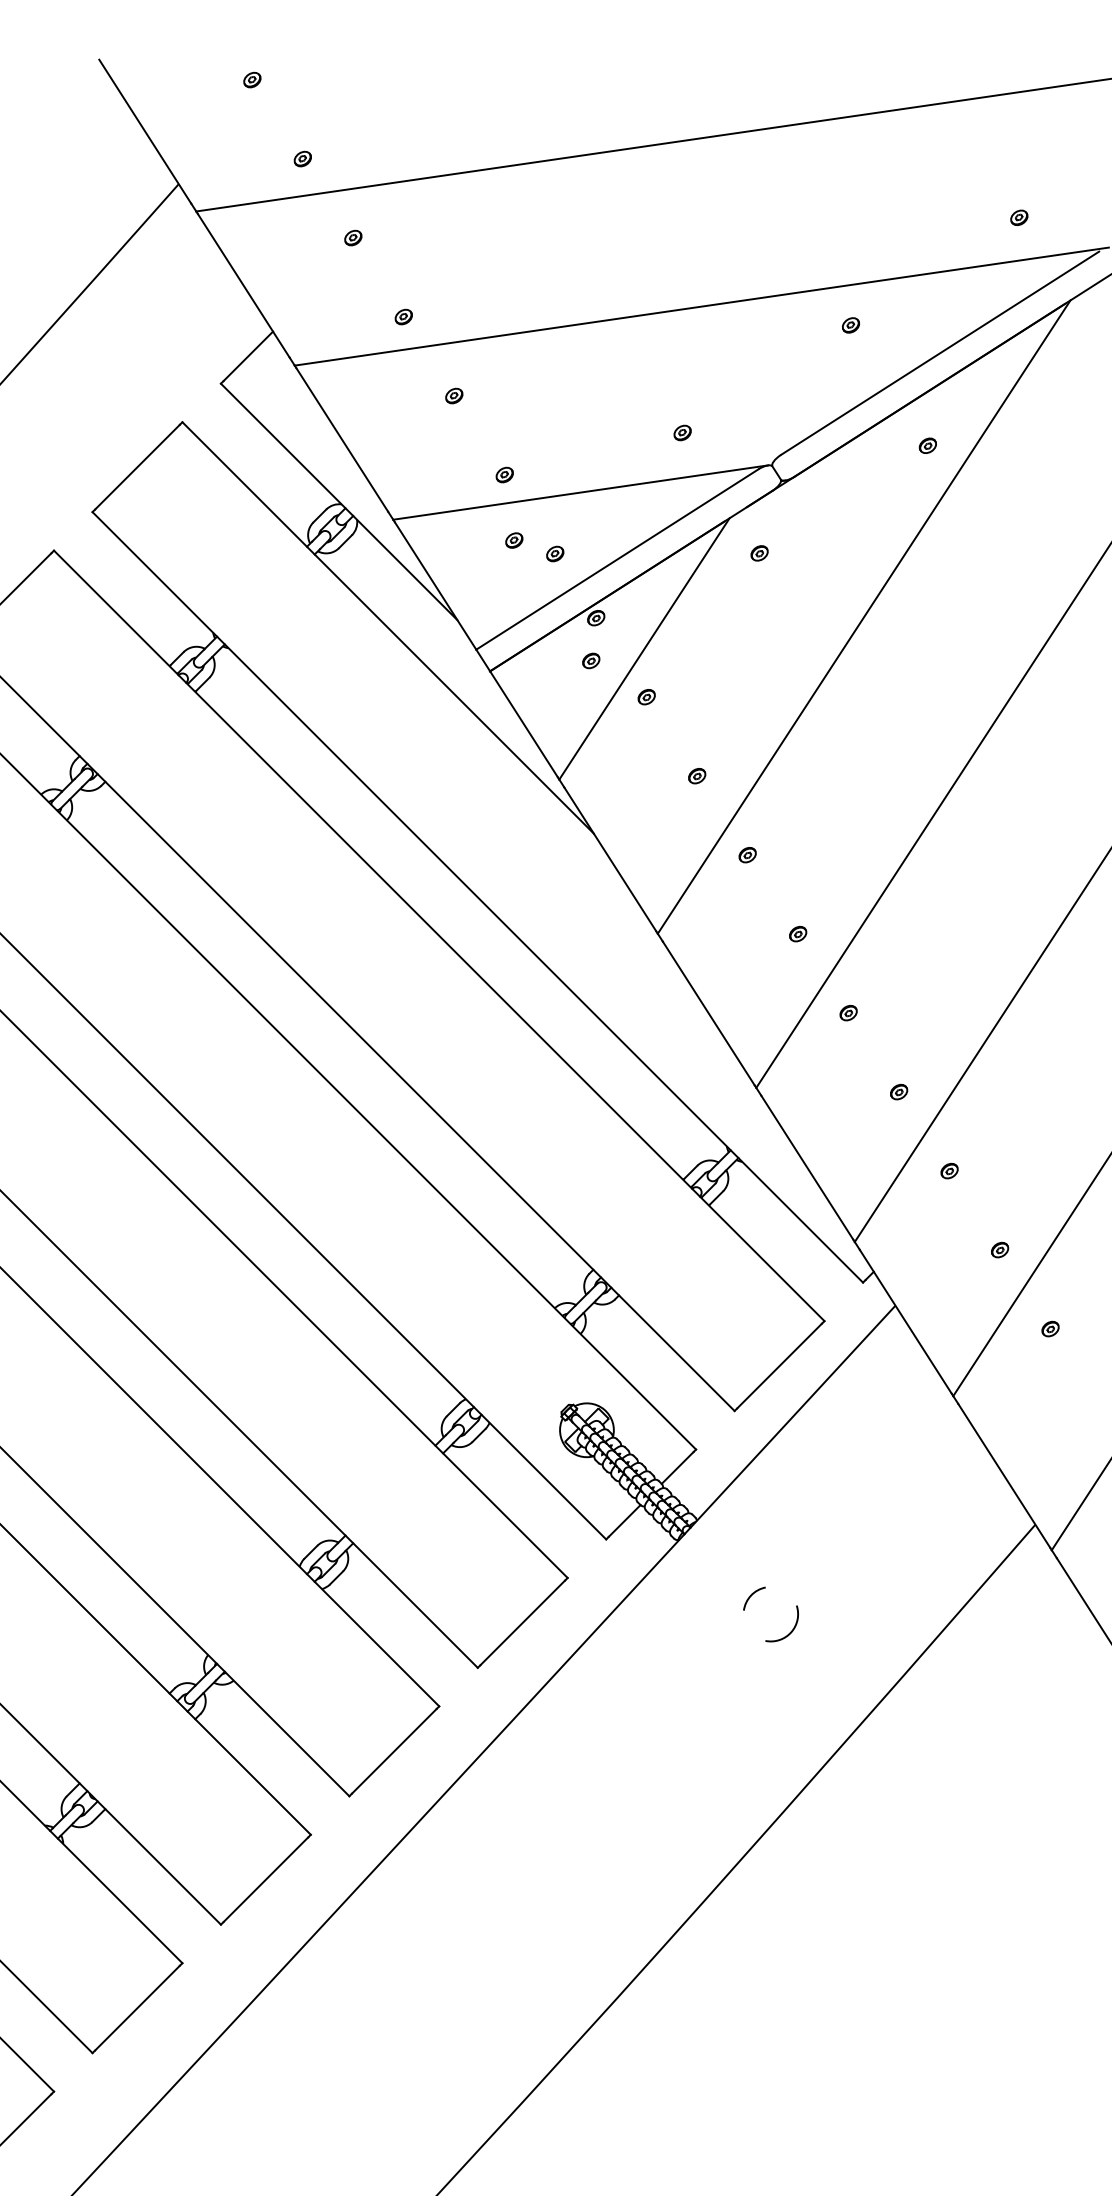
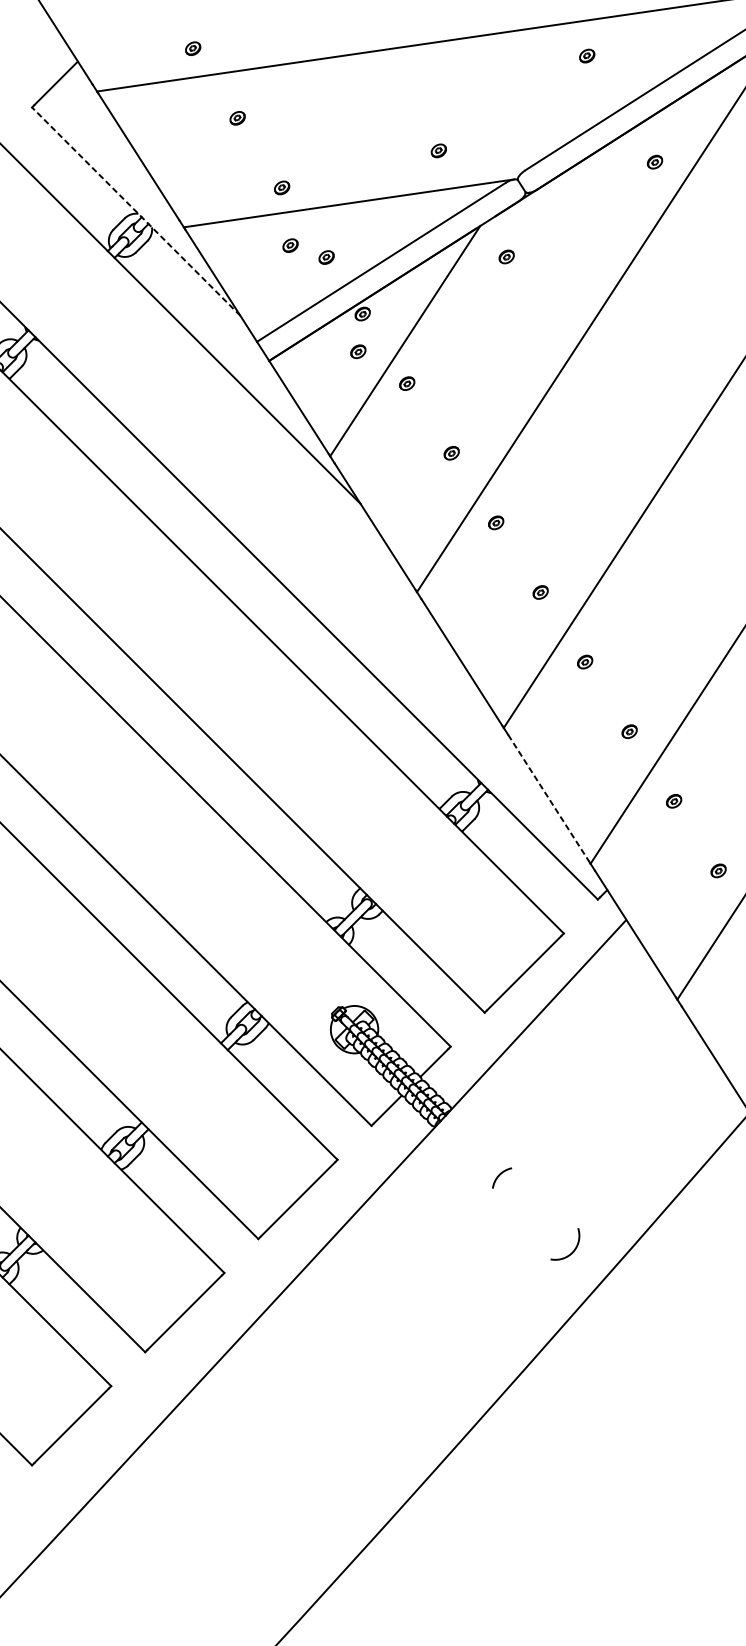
line: (338, 501) -> (135, 211), solid -> dashed
line: (807, 1168) -> (548, 799), solid -> dashed
arc: (790, 1631) -> (572, 1251), moved

